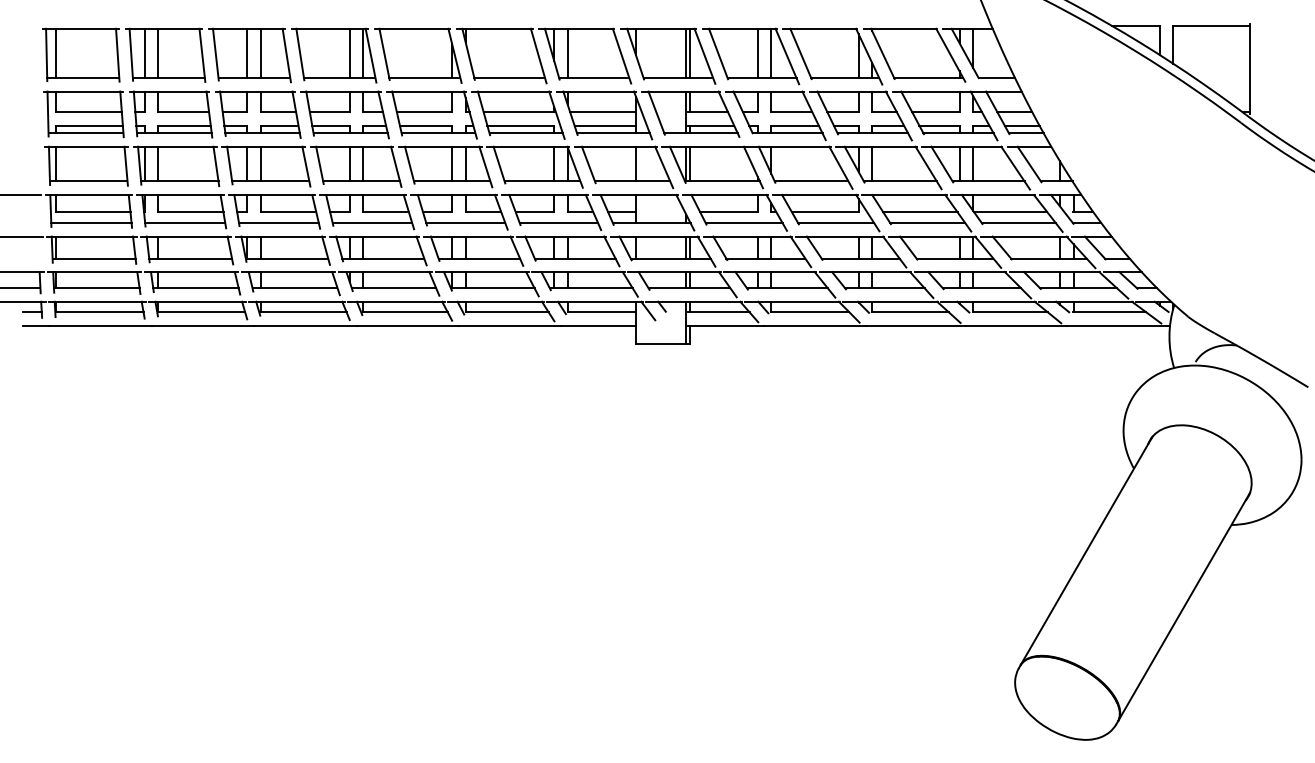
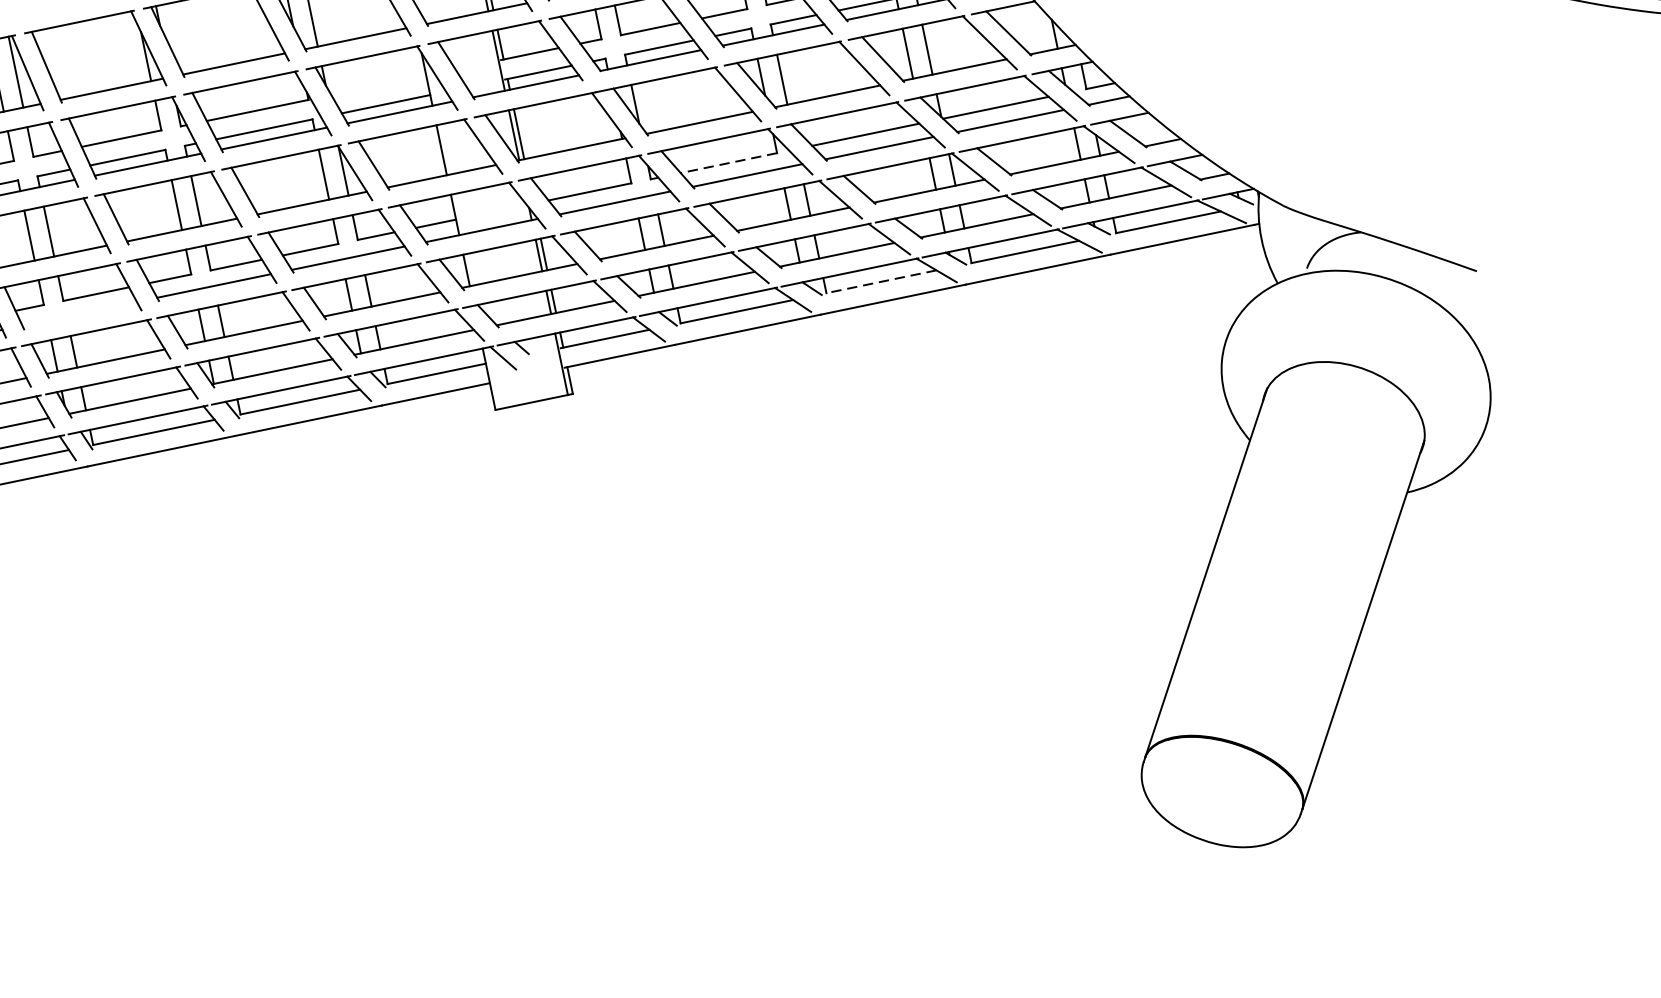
line: (602, 112) -> (378, 85), removed
line: (824, 212) -> (727, 163), solid -> dashed
line: (372, 223) -> (79, 314), removed
line: (910, 312) -> (881, 282), solid -> dashed

